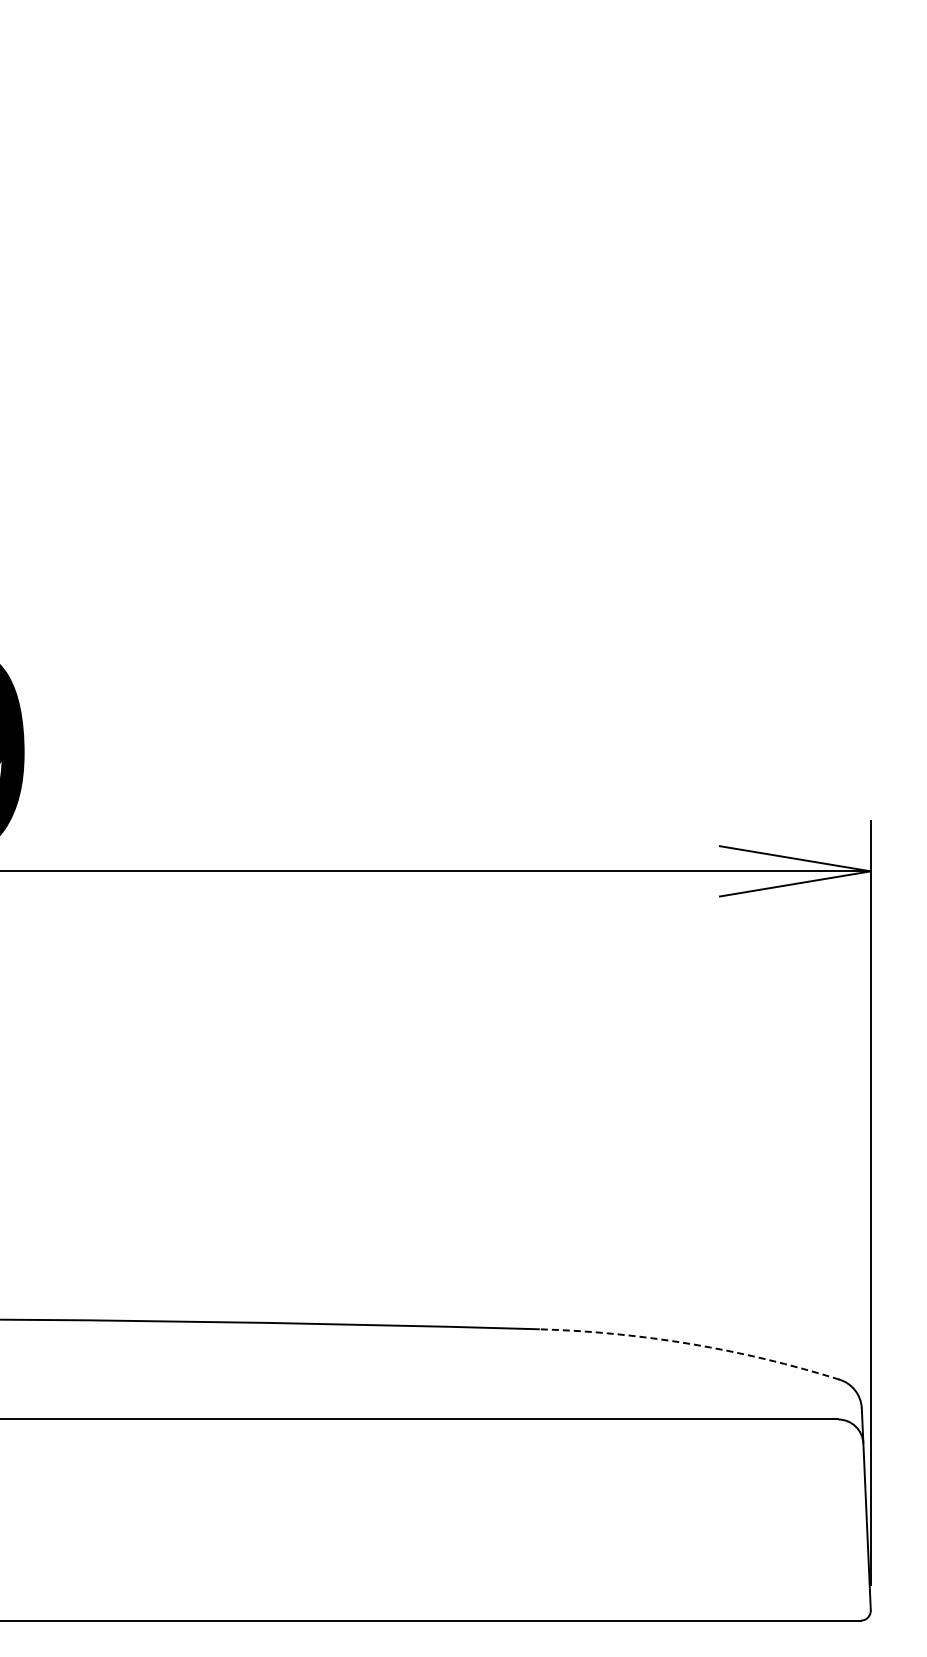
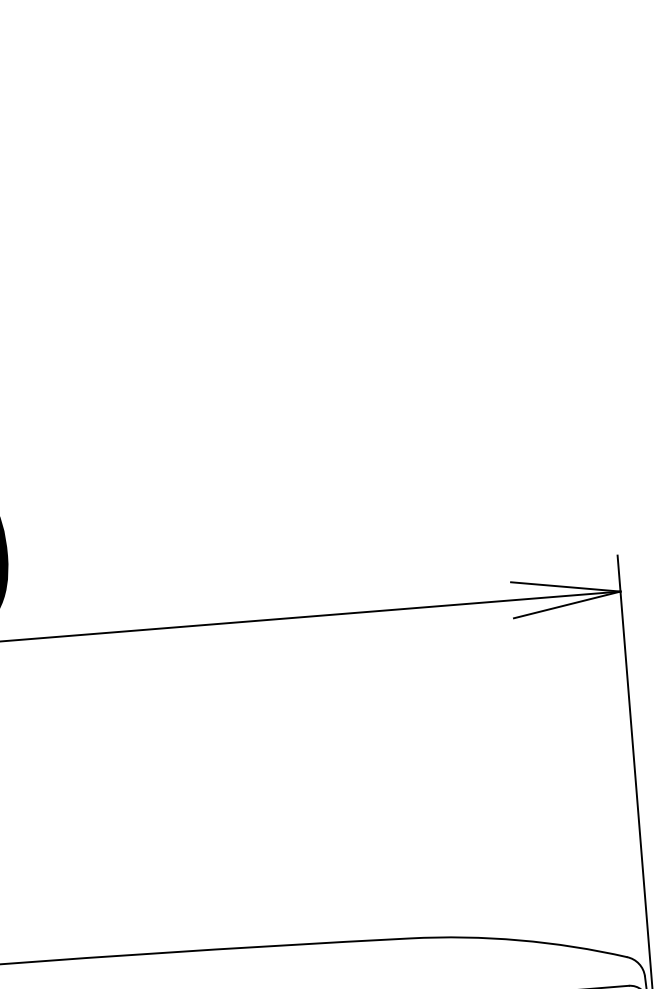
arc: (691, 1344) -> (519, 940), dashed -> solid

